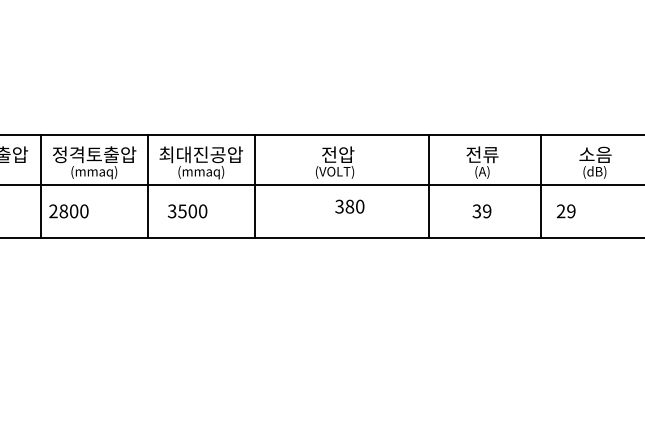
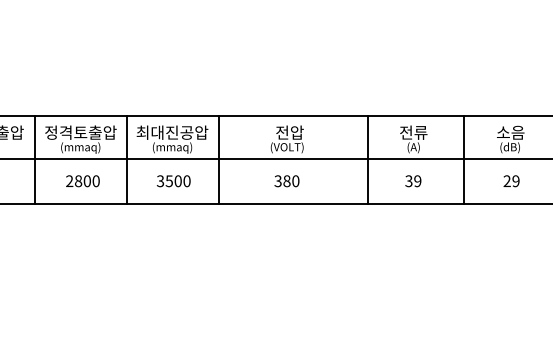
text: (349, 207) -> (286, 181), moved
text: (68, 211) -> (82, 181), moved
text: (187, 211) -> (173, 181), moved
text: (566, 211) -> (511, 181), moved

